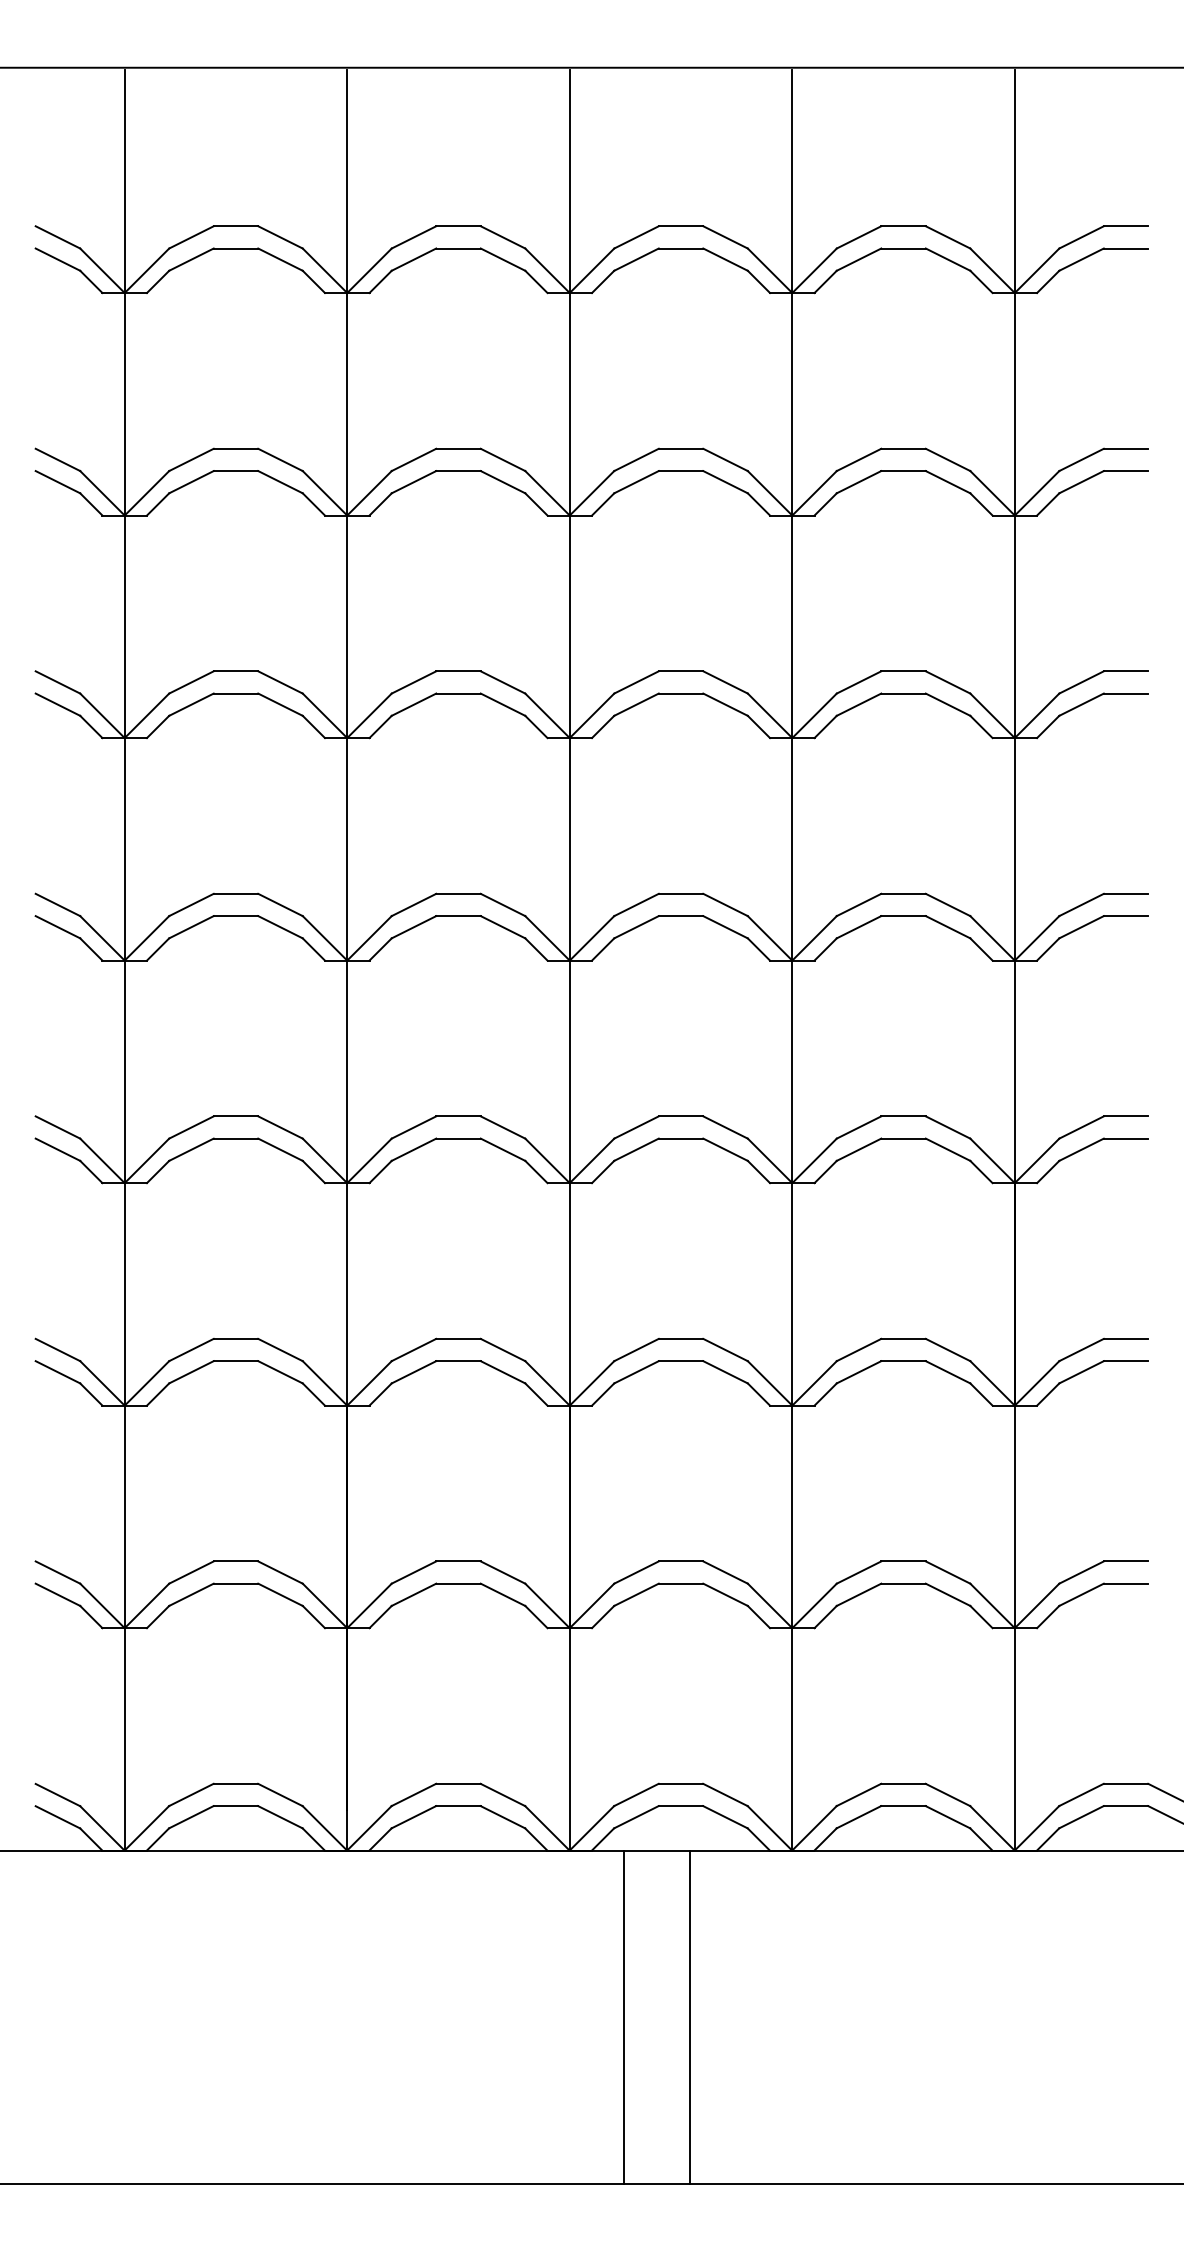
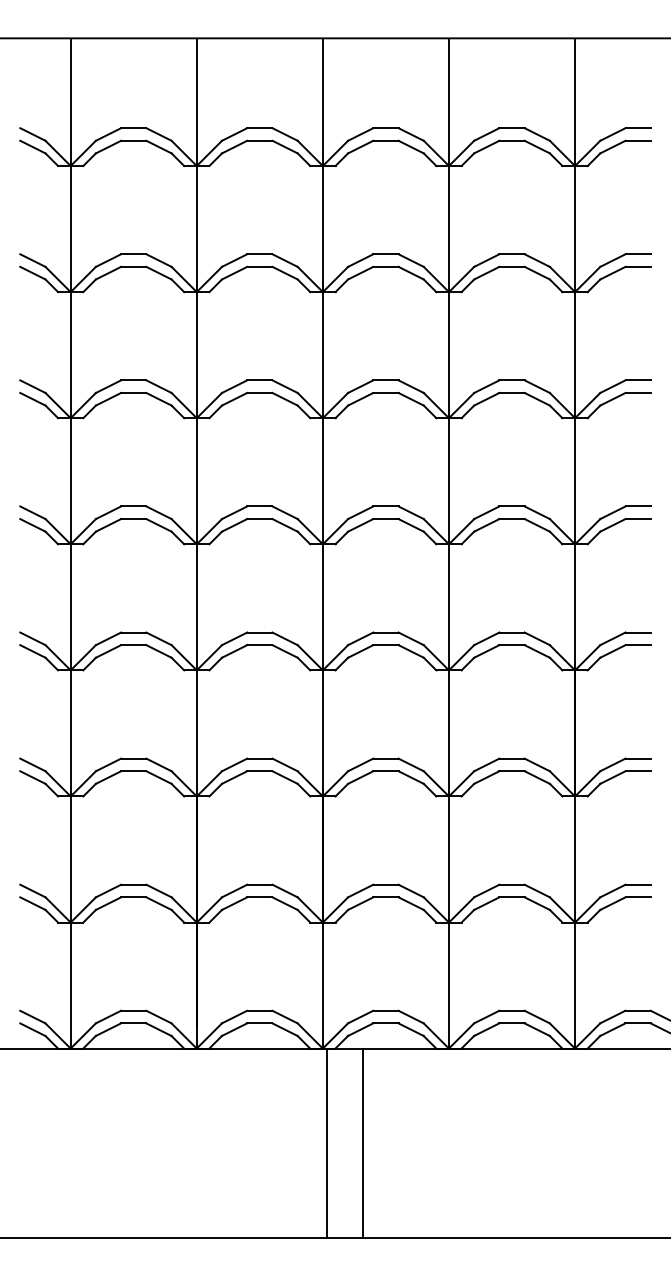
line: (623, 2016) -> (327, 1142), moved
line: (690, 2016) -> (363, 1142), moved

